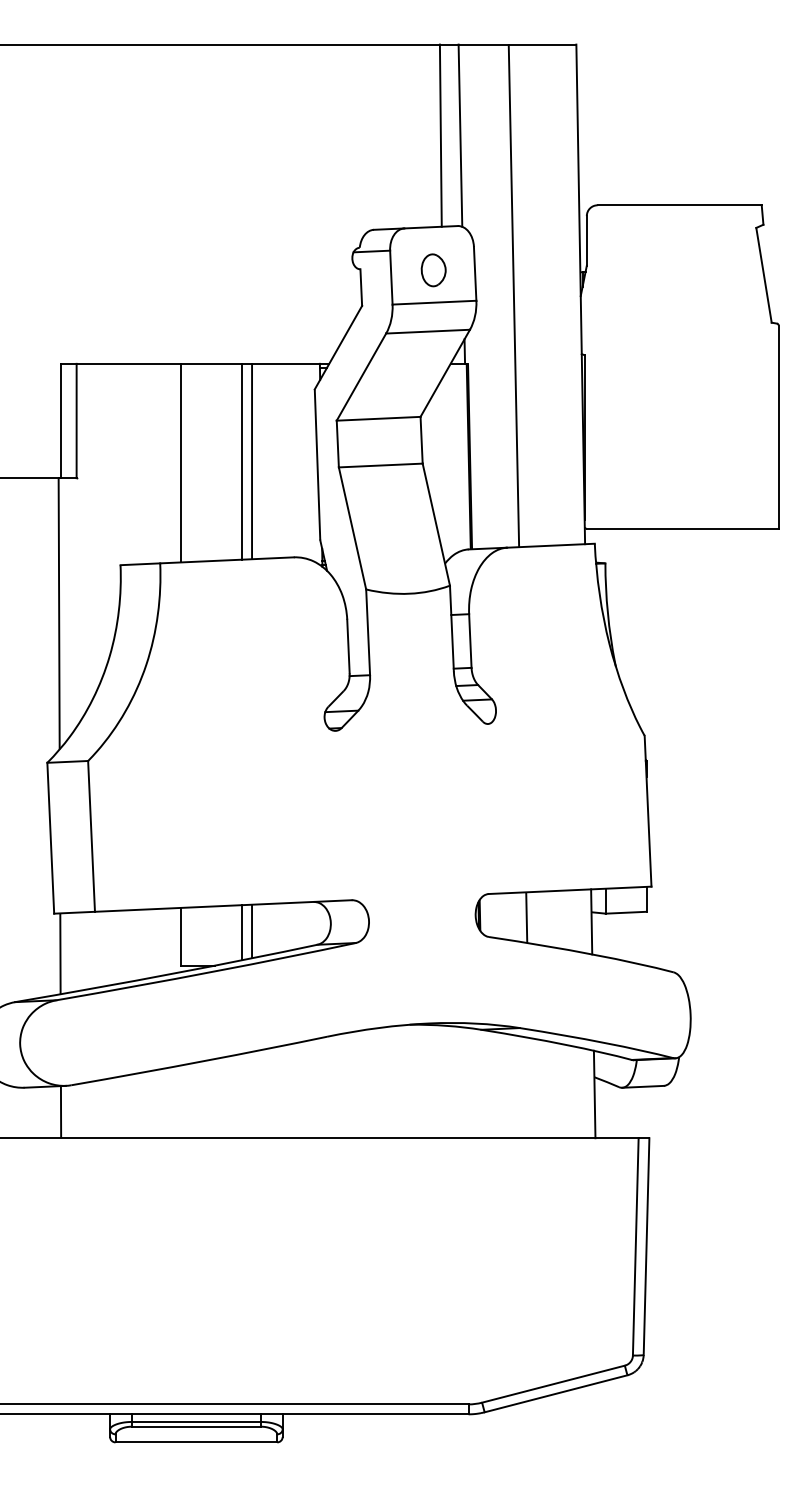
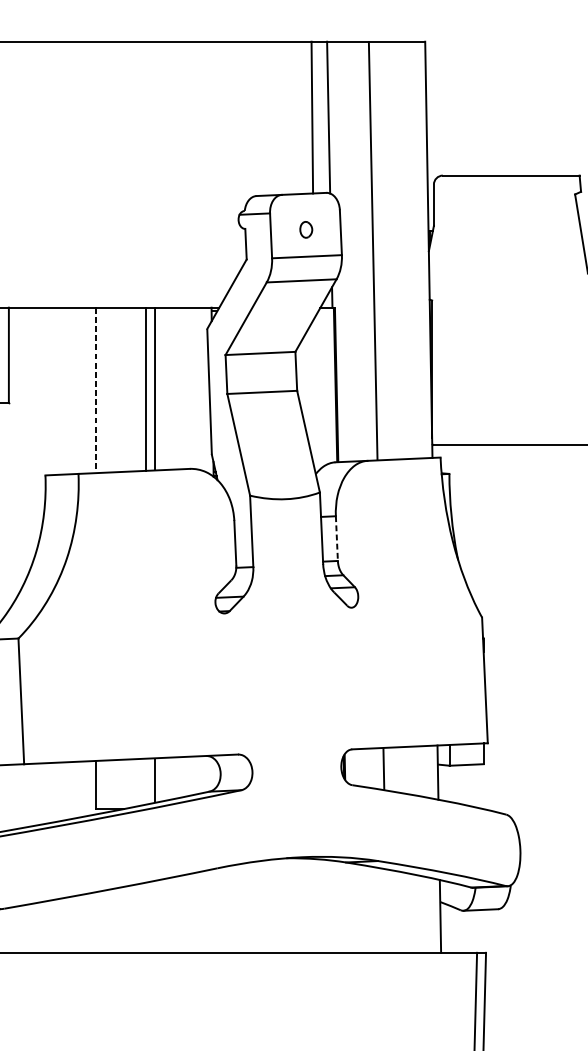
part: (433, 270) -> (306, 229), size x0.6
line: (181, 463) -> (96, 390), solid -> dashed
line: (470, 641) -> (337, 539), solid -> dashed
line: (241, 932) -> (146, 781), removed

